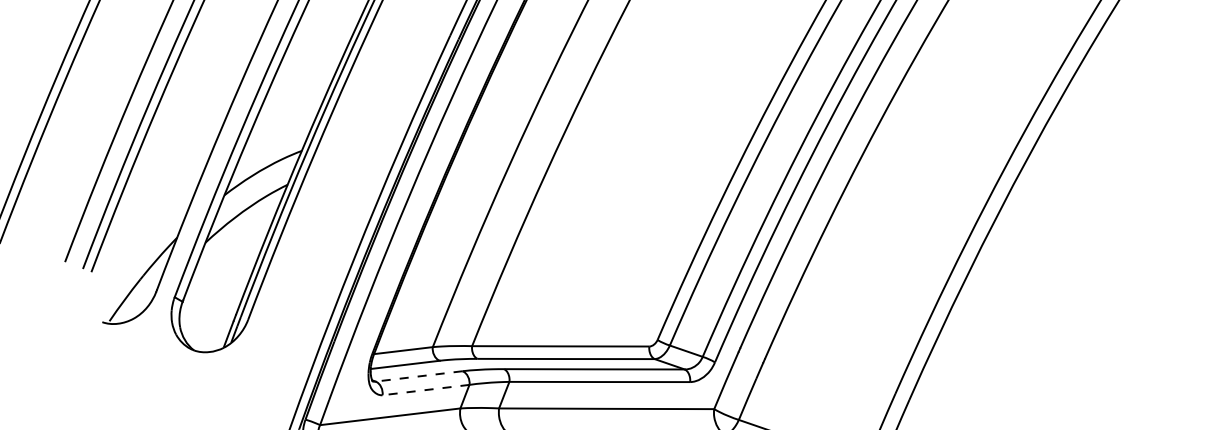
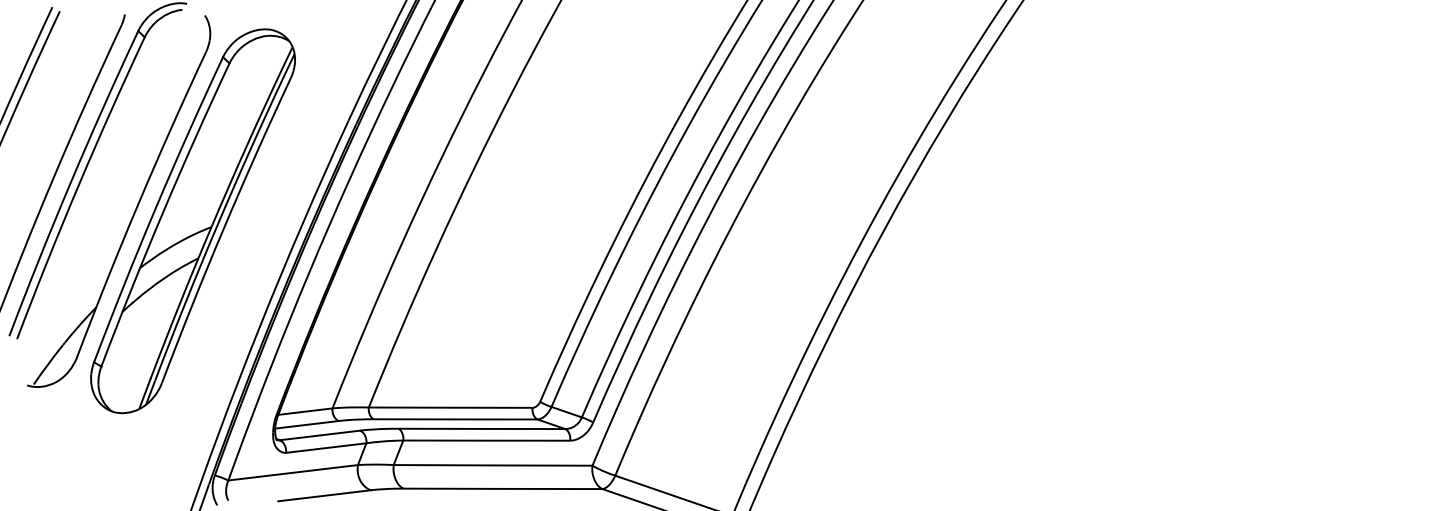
line: (418, 376) -> (319, 435), dashed -> solid
line: (425, 390) -> (325, 448), dashed -> solid

